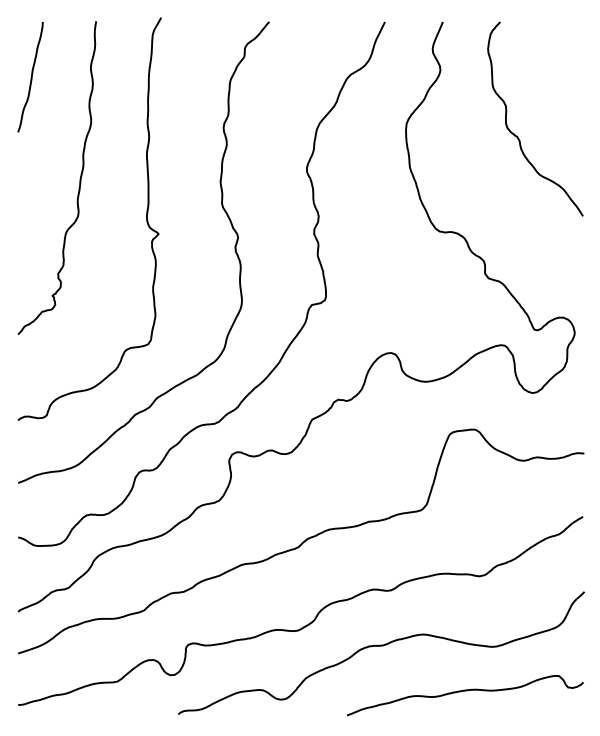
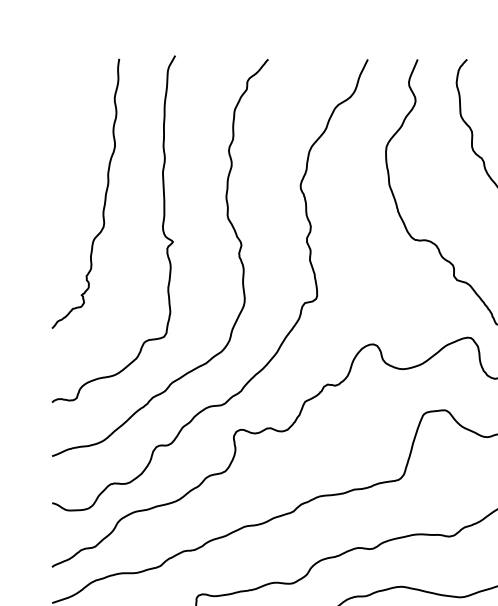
curve: (30, 77) -> (62, 107), removed

